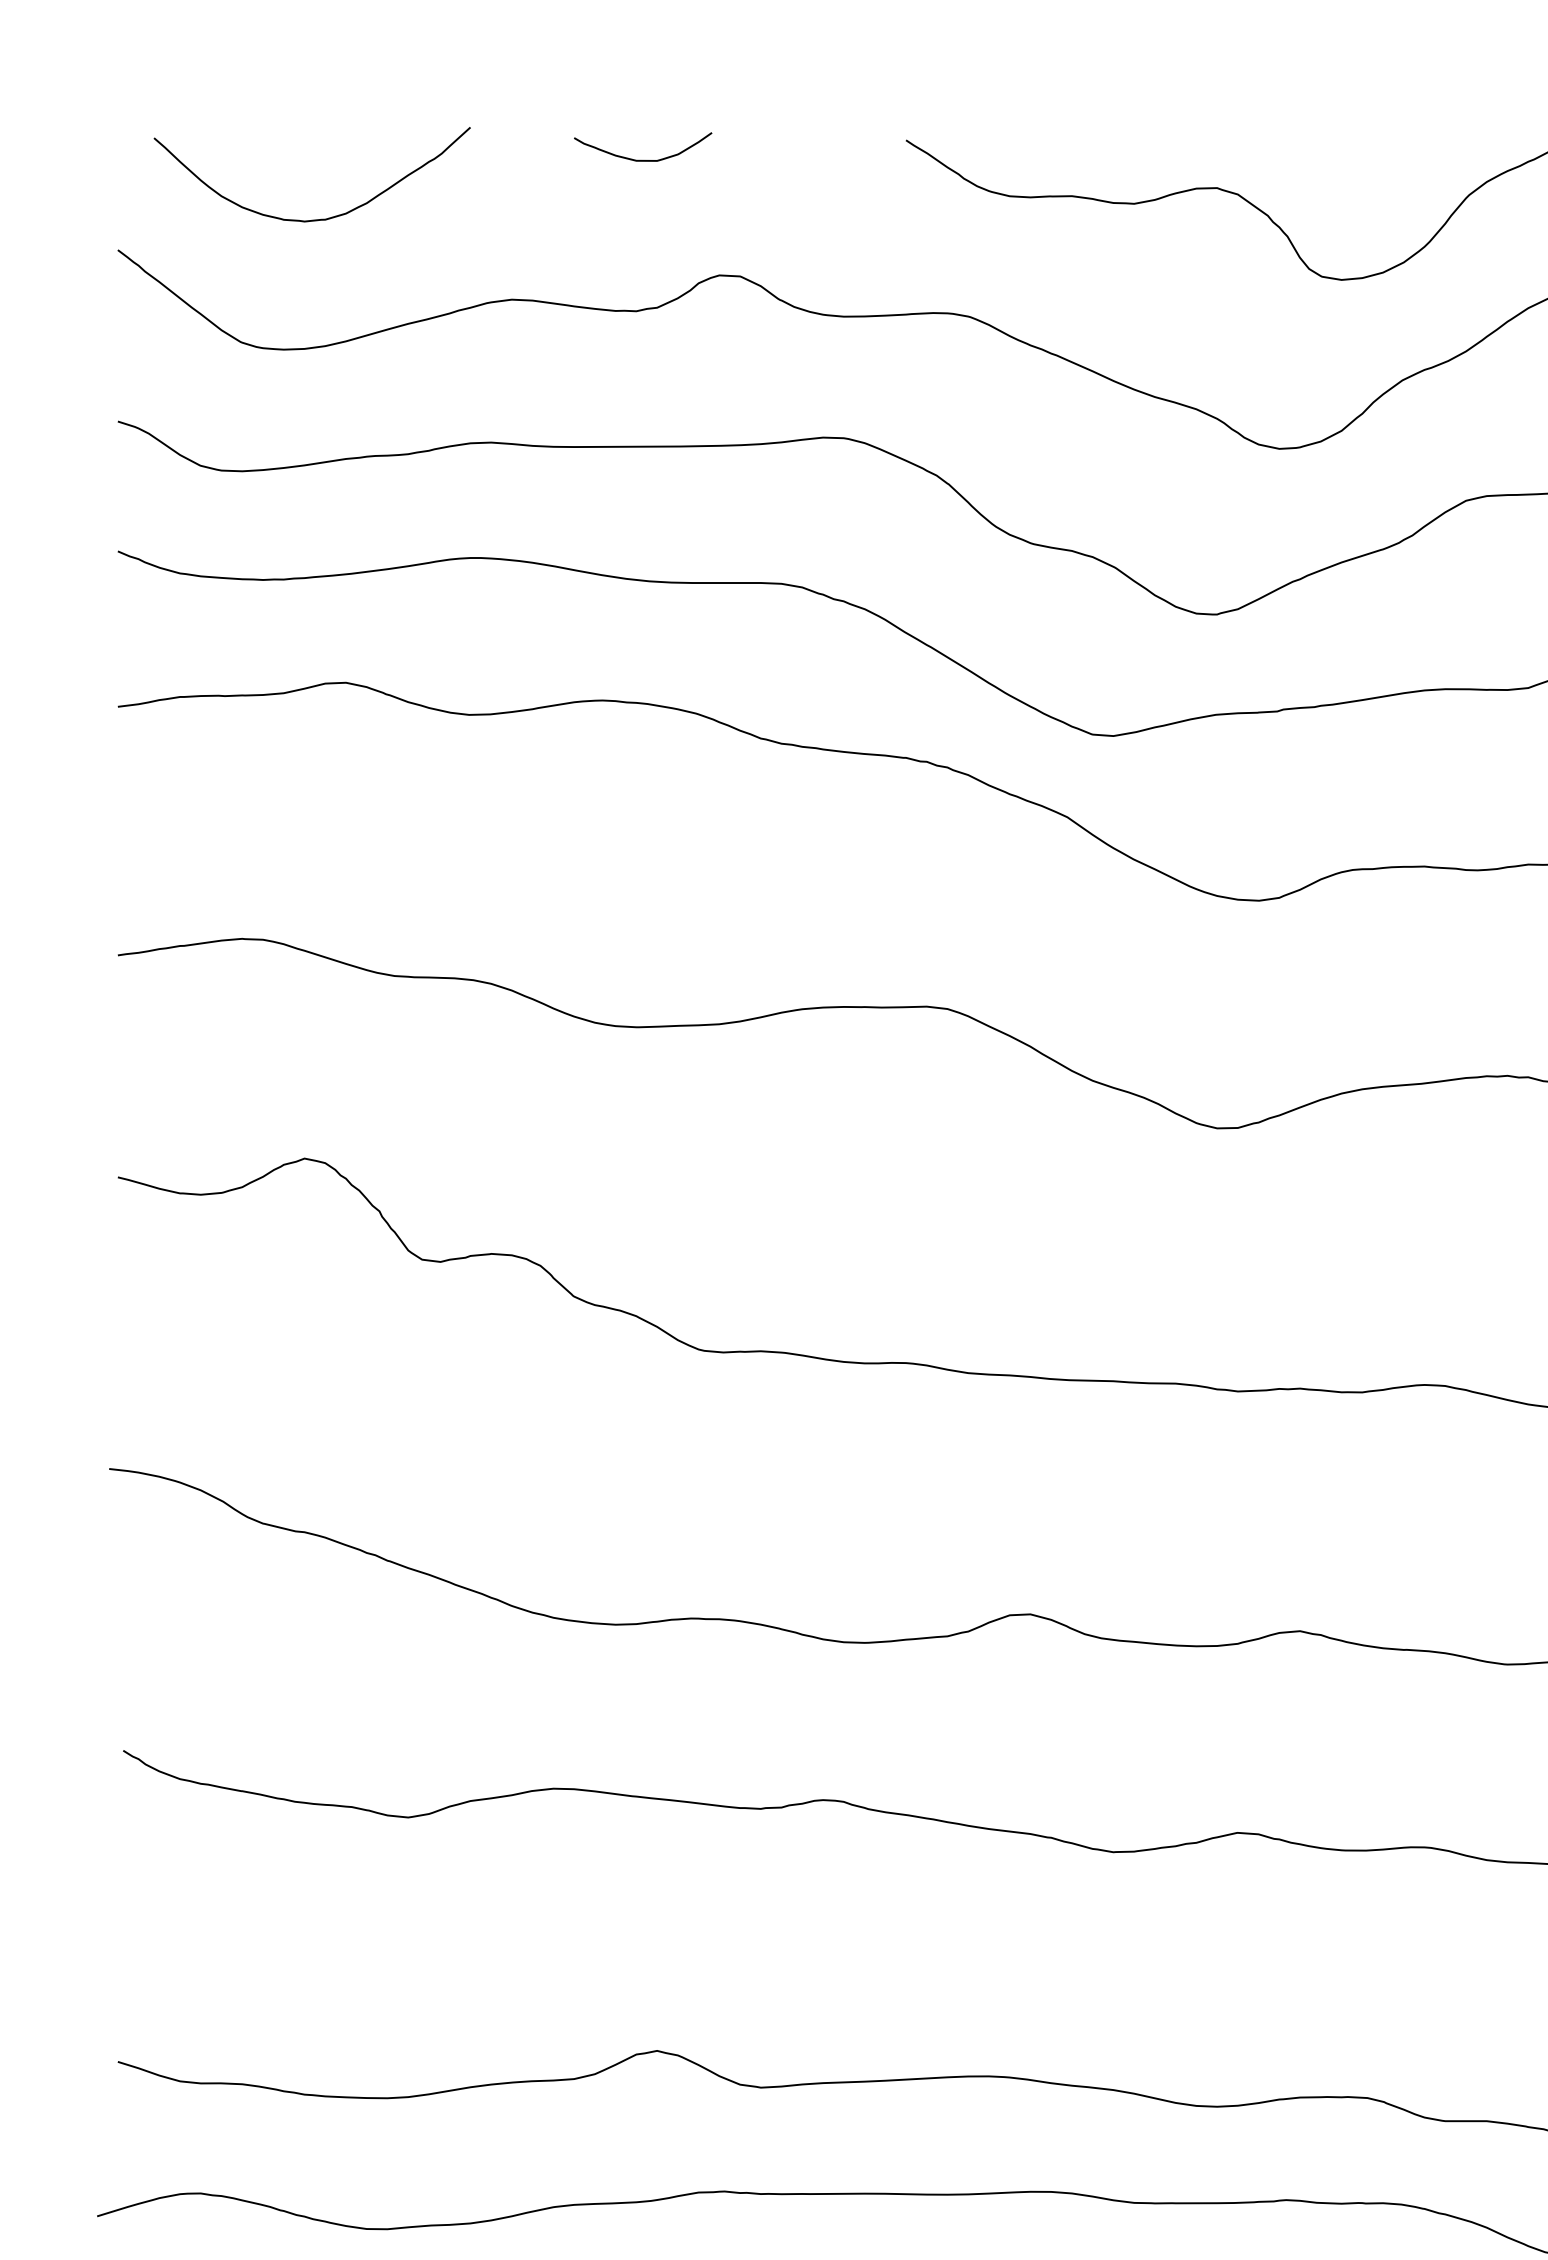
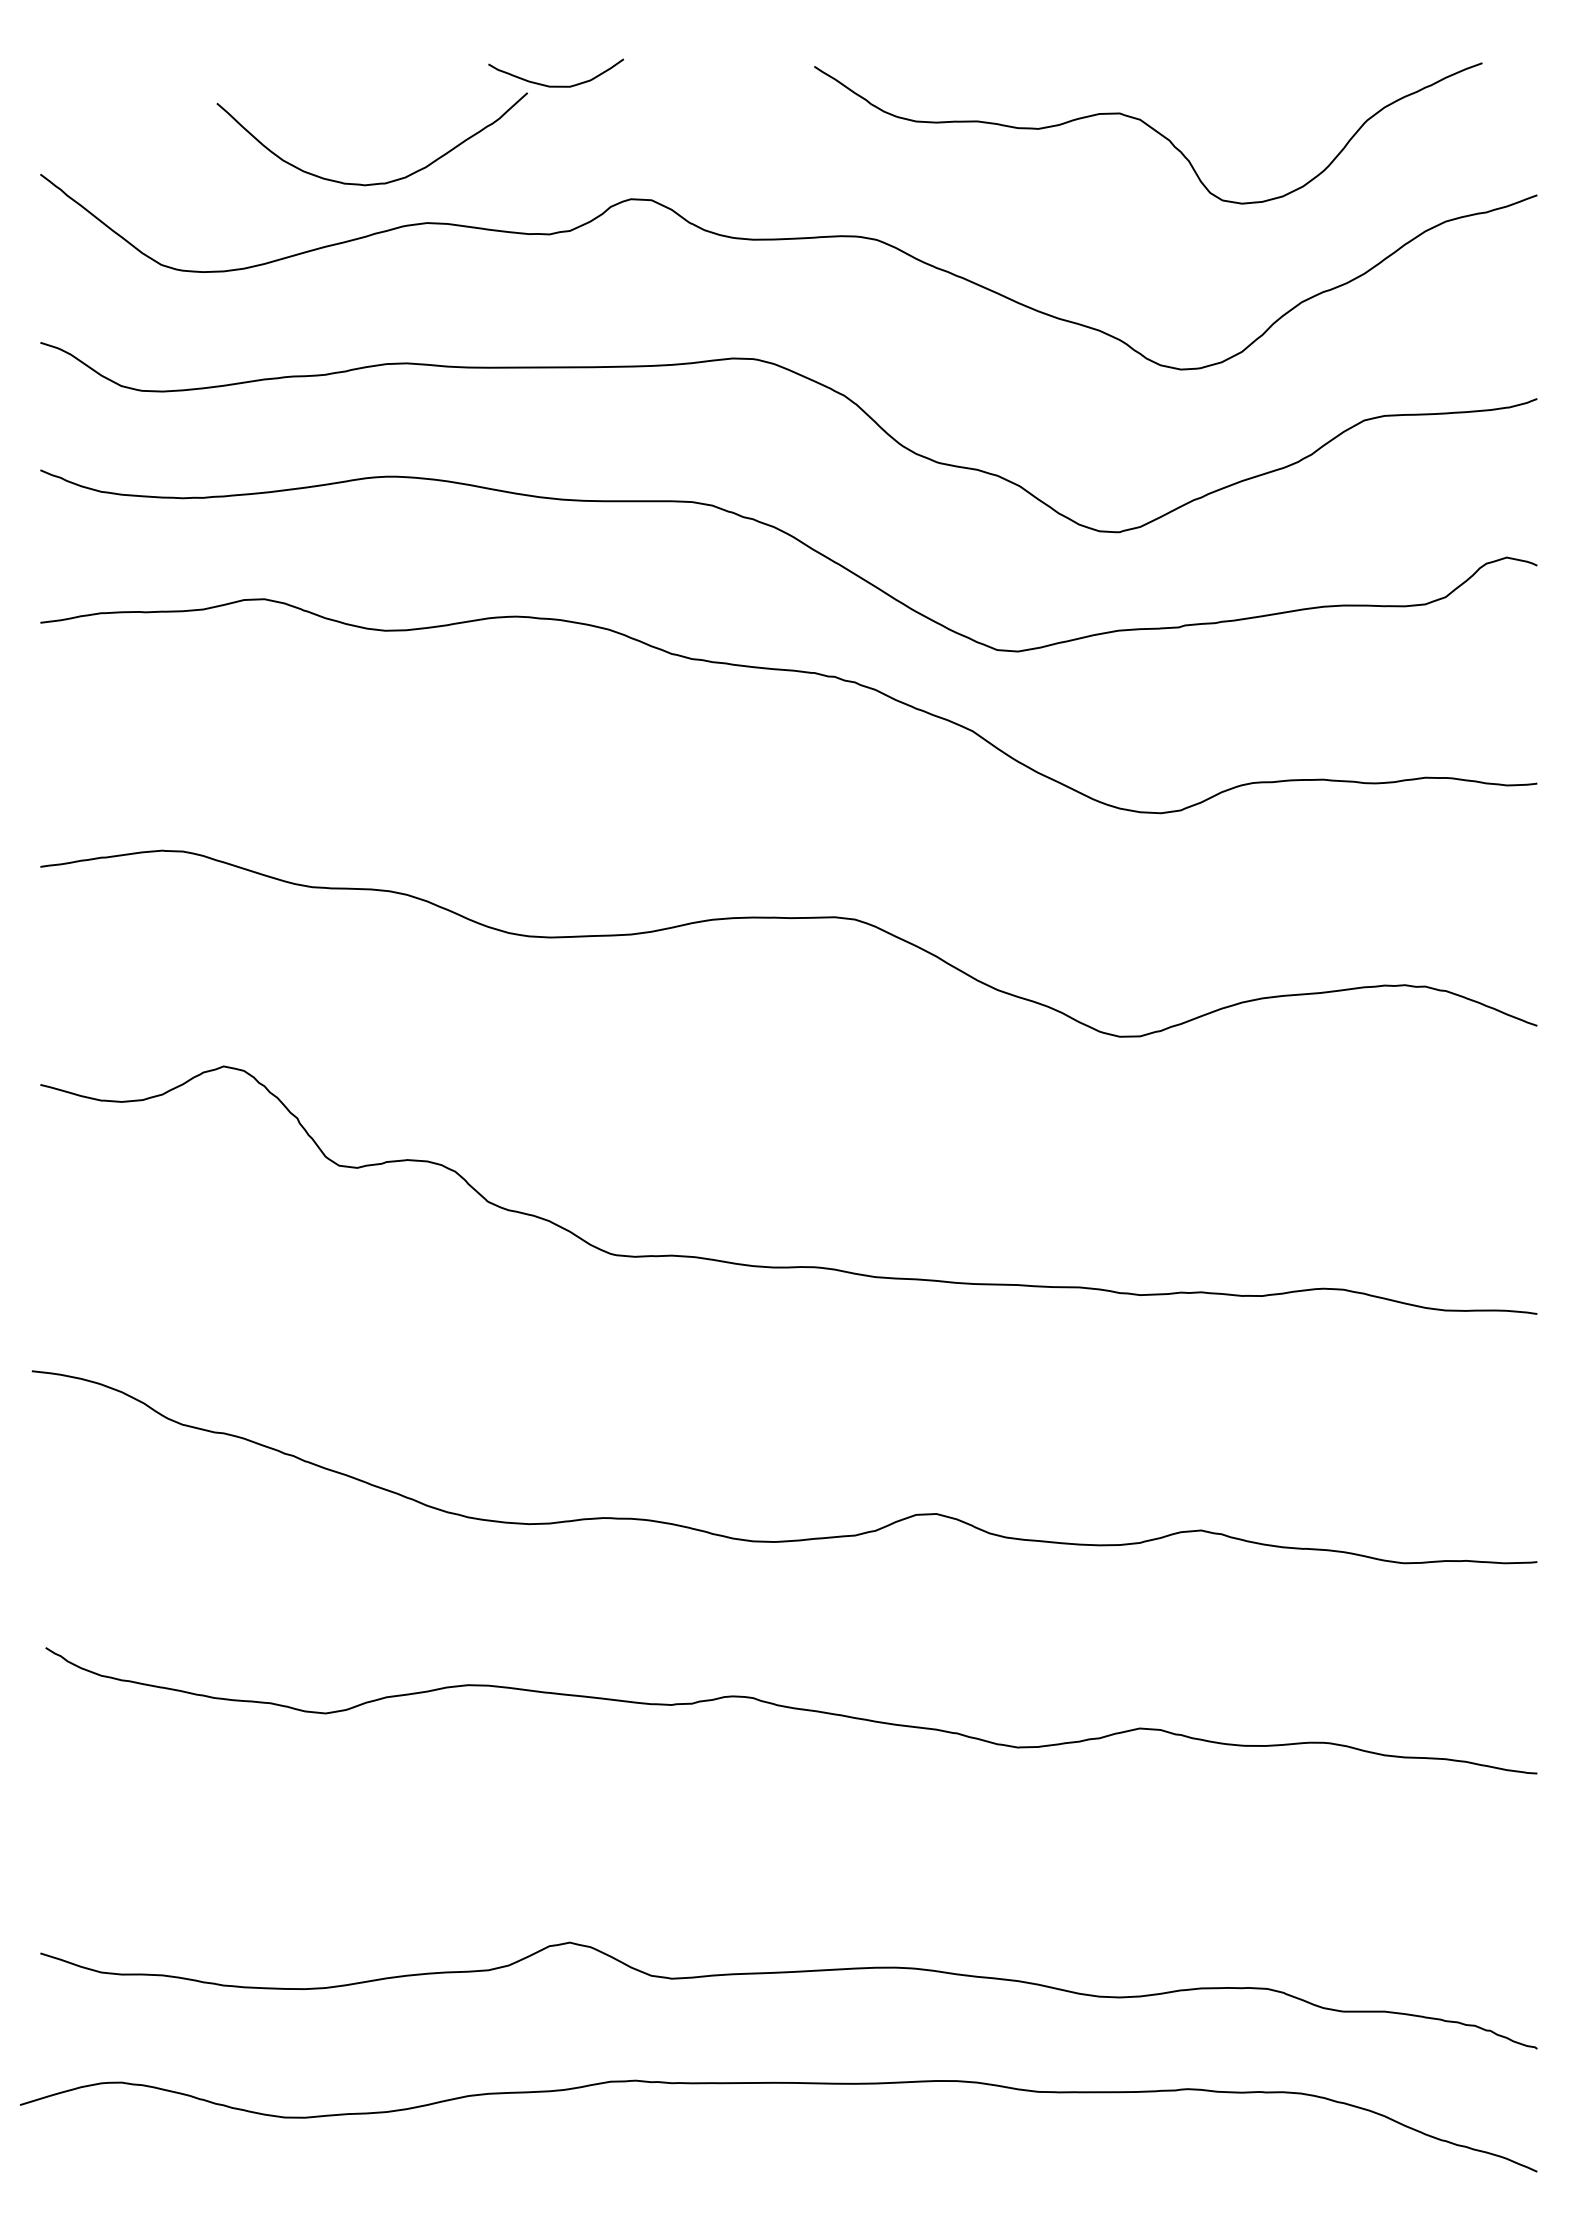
curve: (319, 218) -> (379, 182), moved

